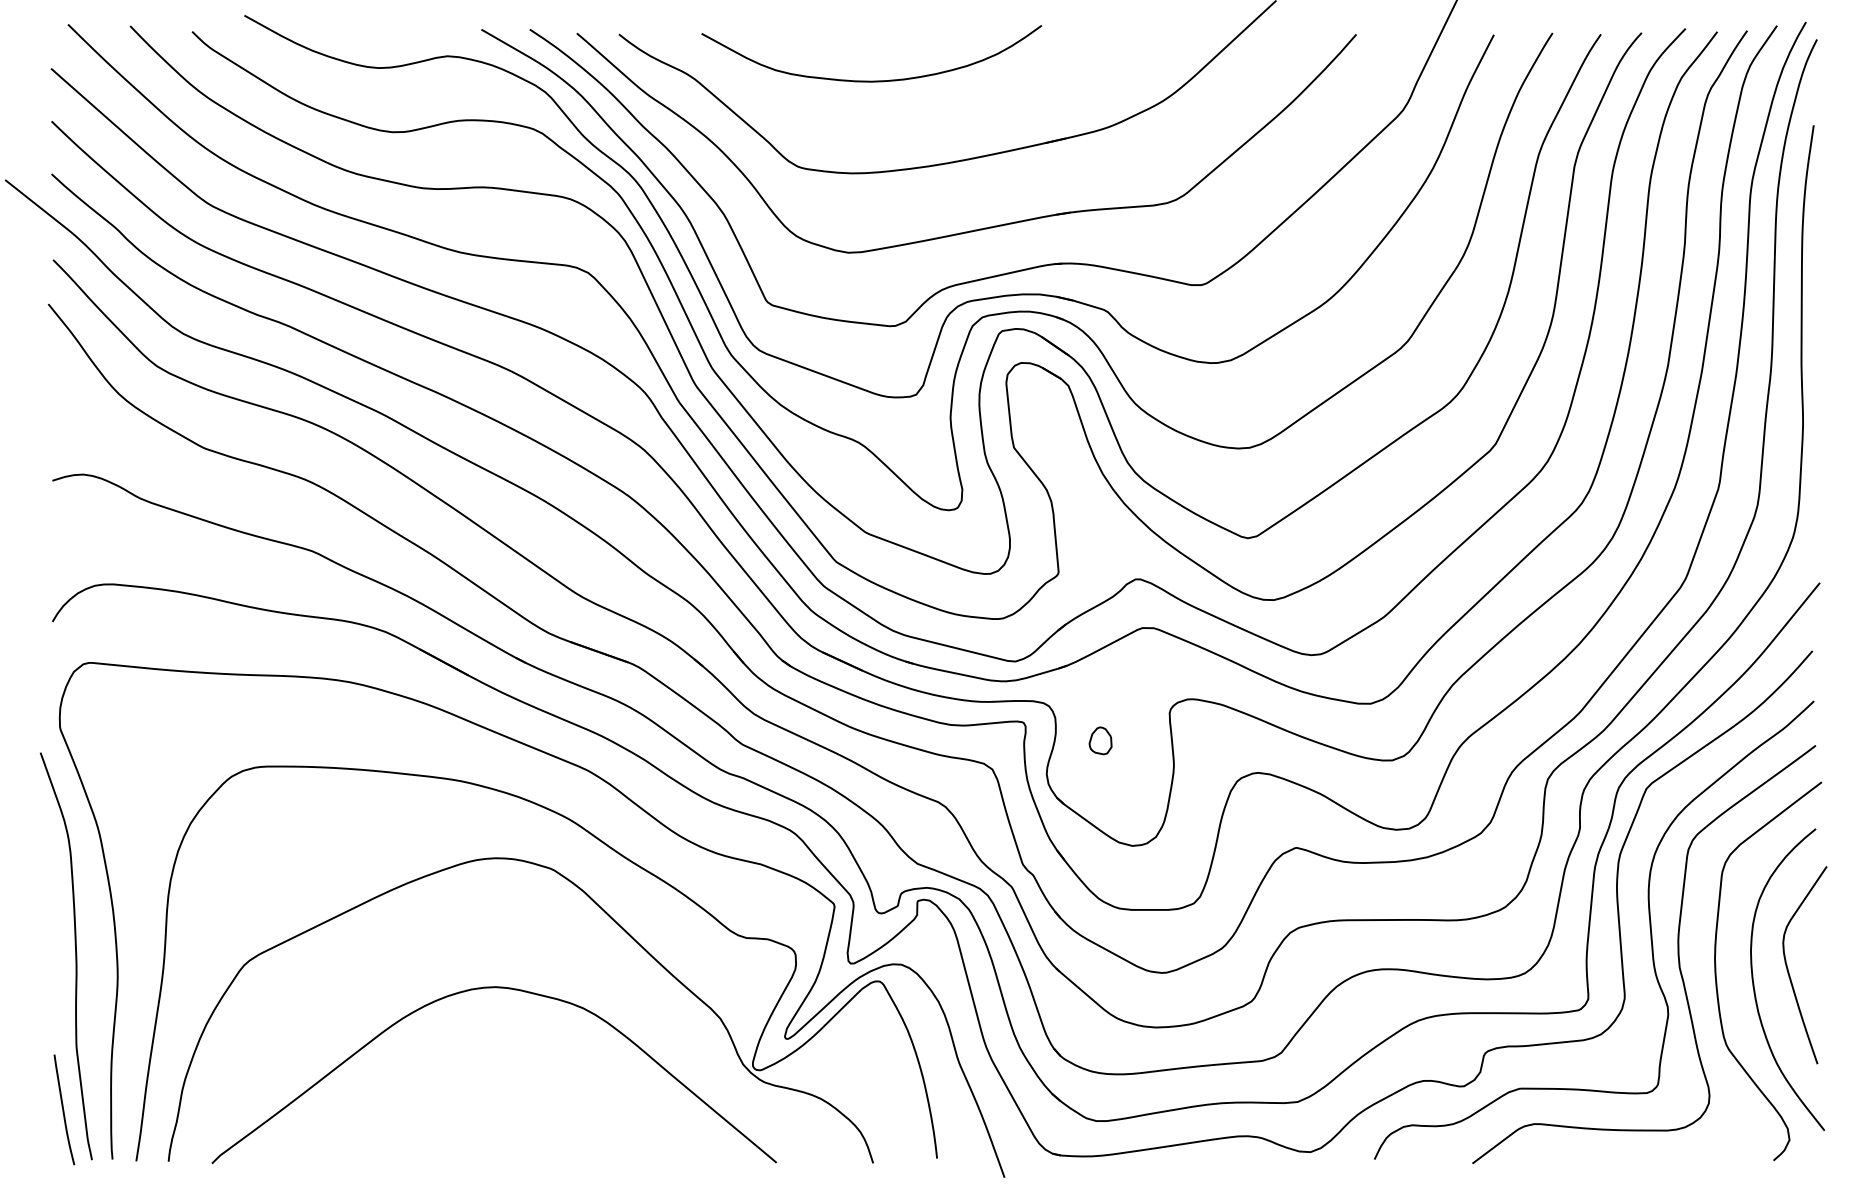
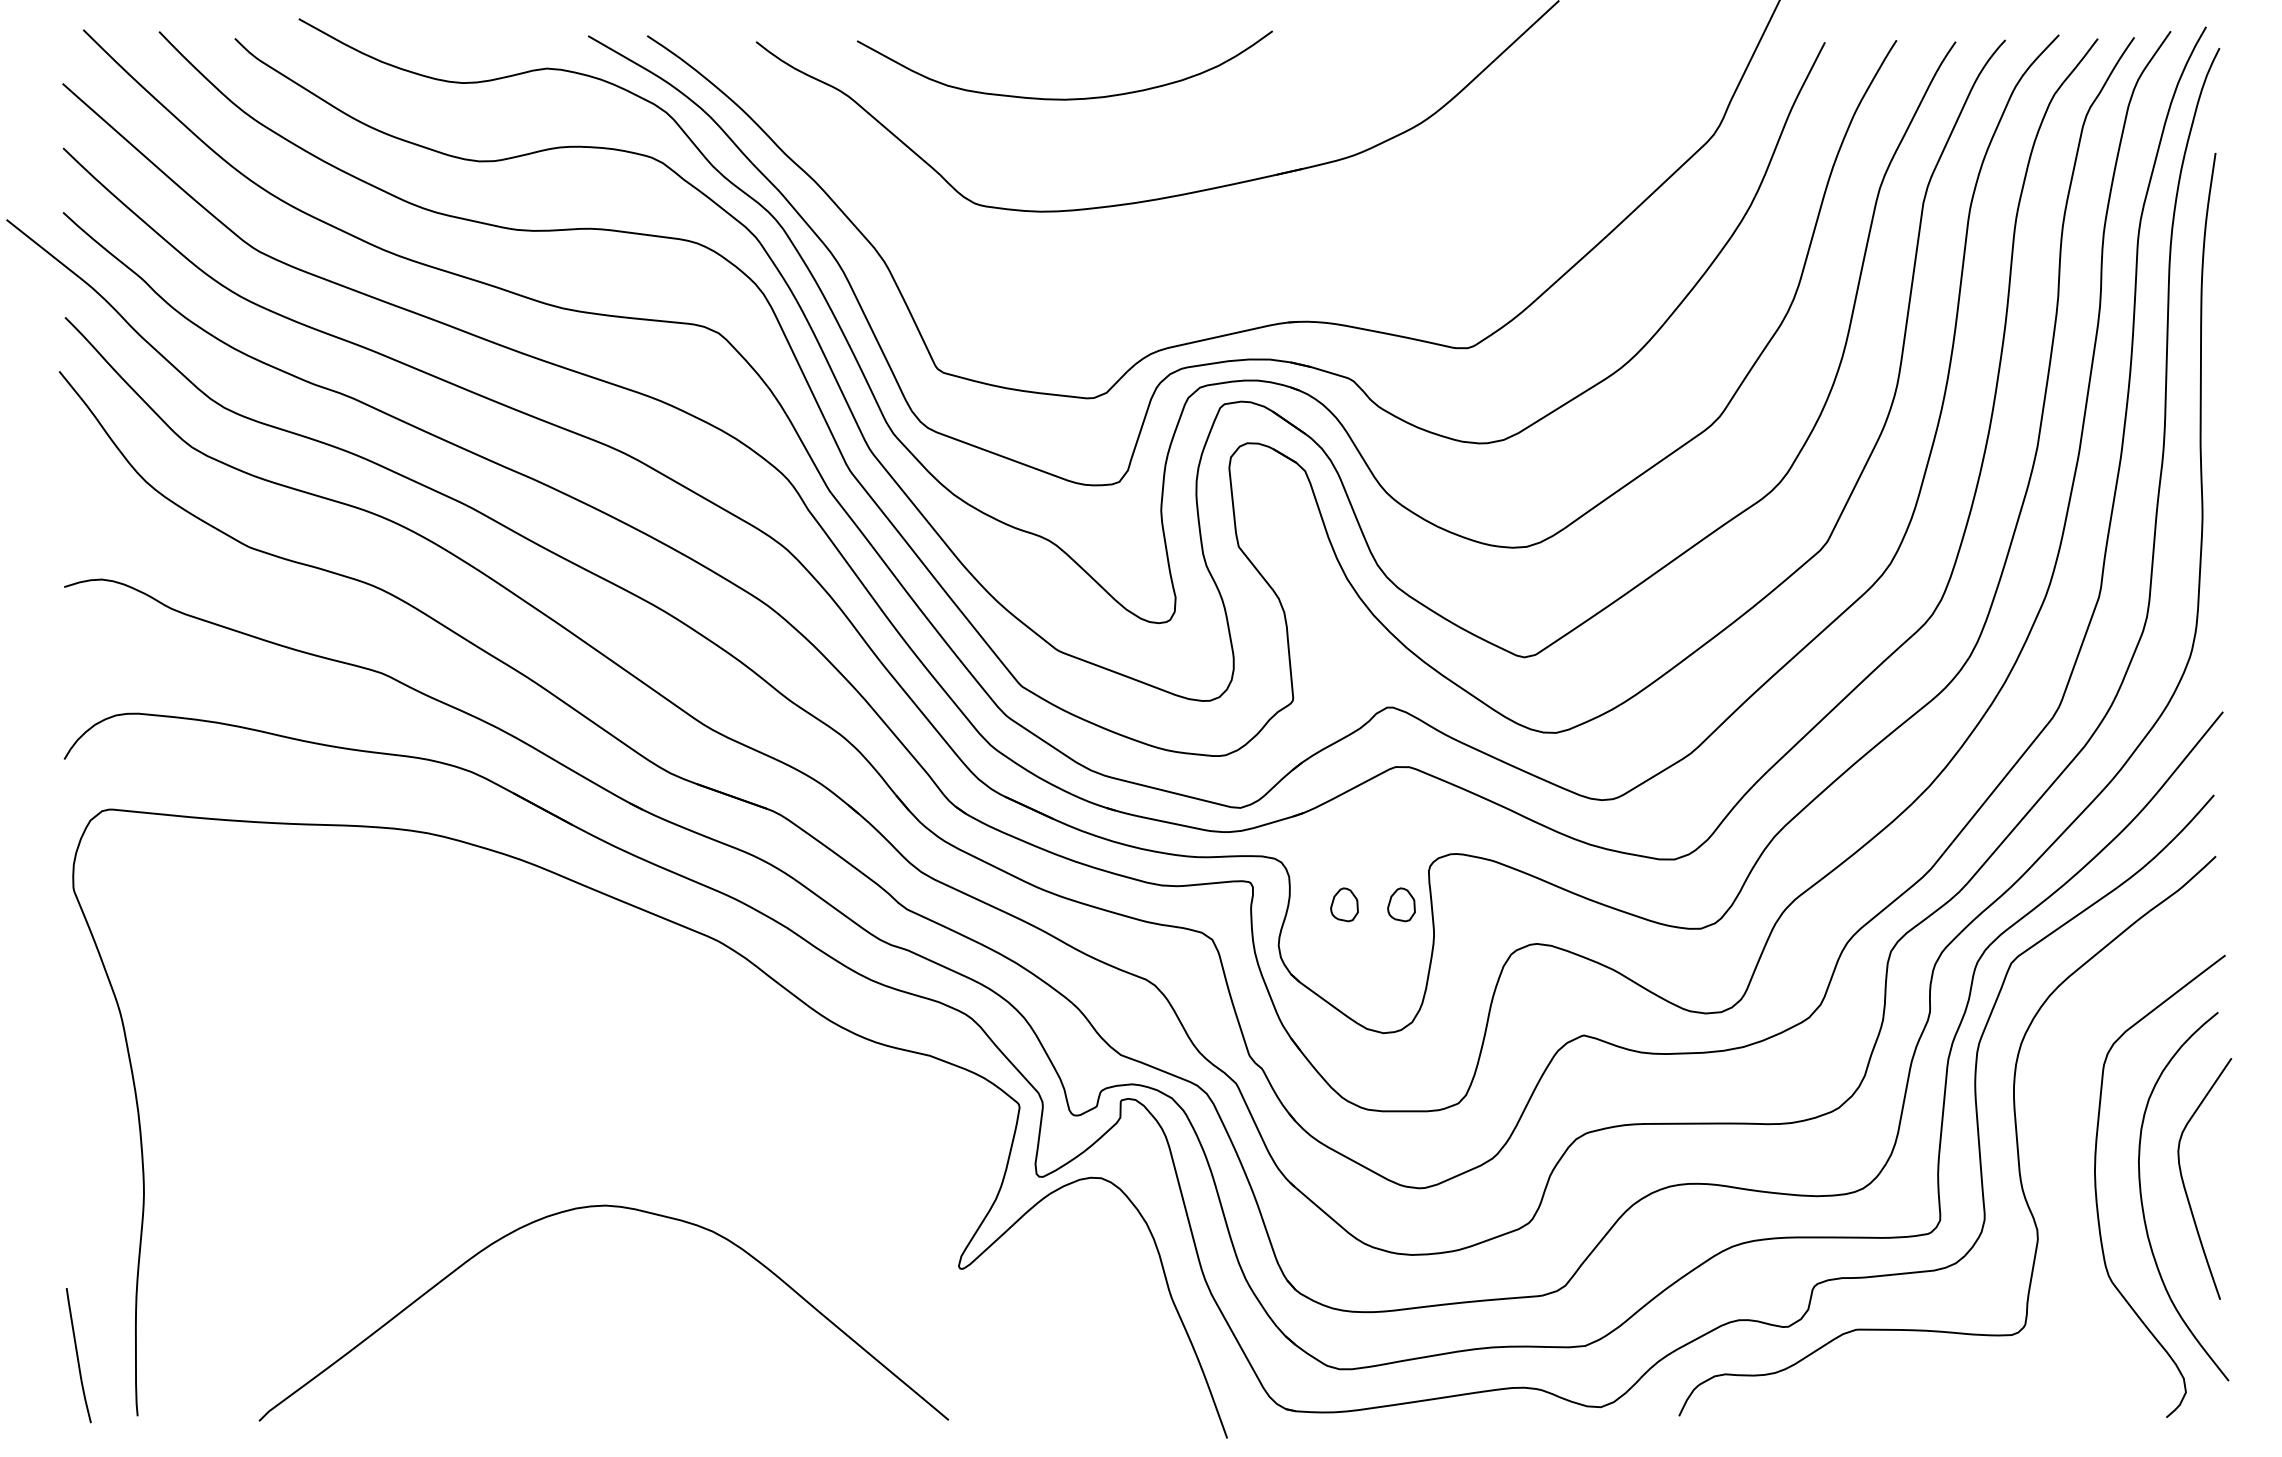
part: (982, 228) -> (1200, 278), removed
part: (1147, 740) -> (1401, 904), added
part: (592, 901) -> (723, 1100), removed
curve: (1677, 954) -> (2049, 1165), removed
curve: (75, 955) -> (92, 1167), removed

